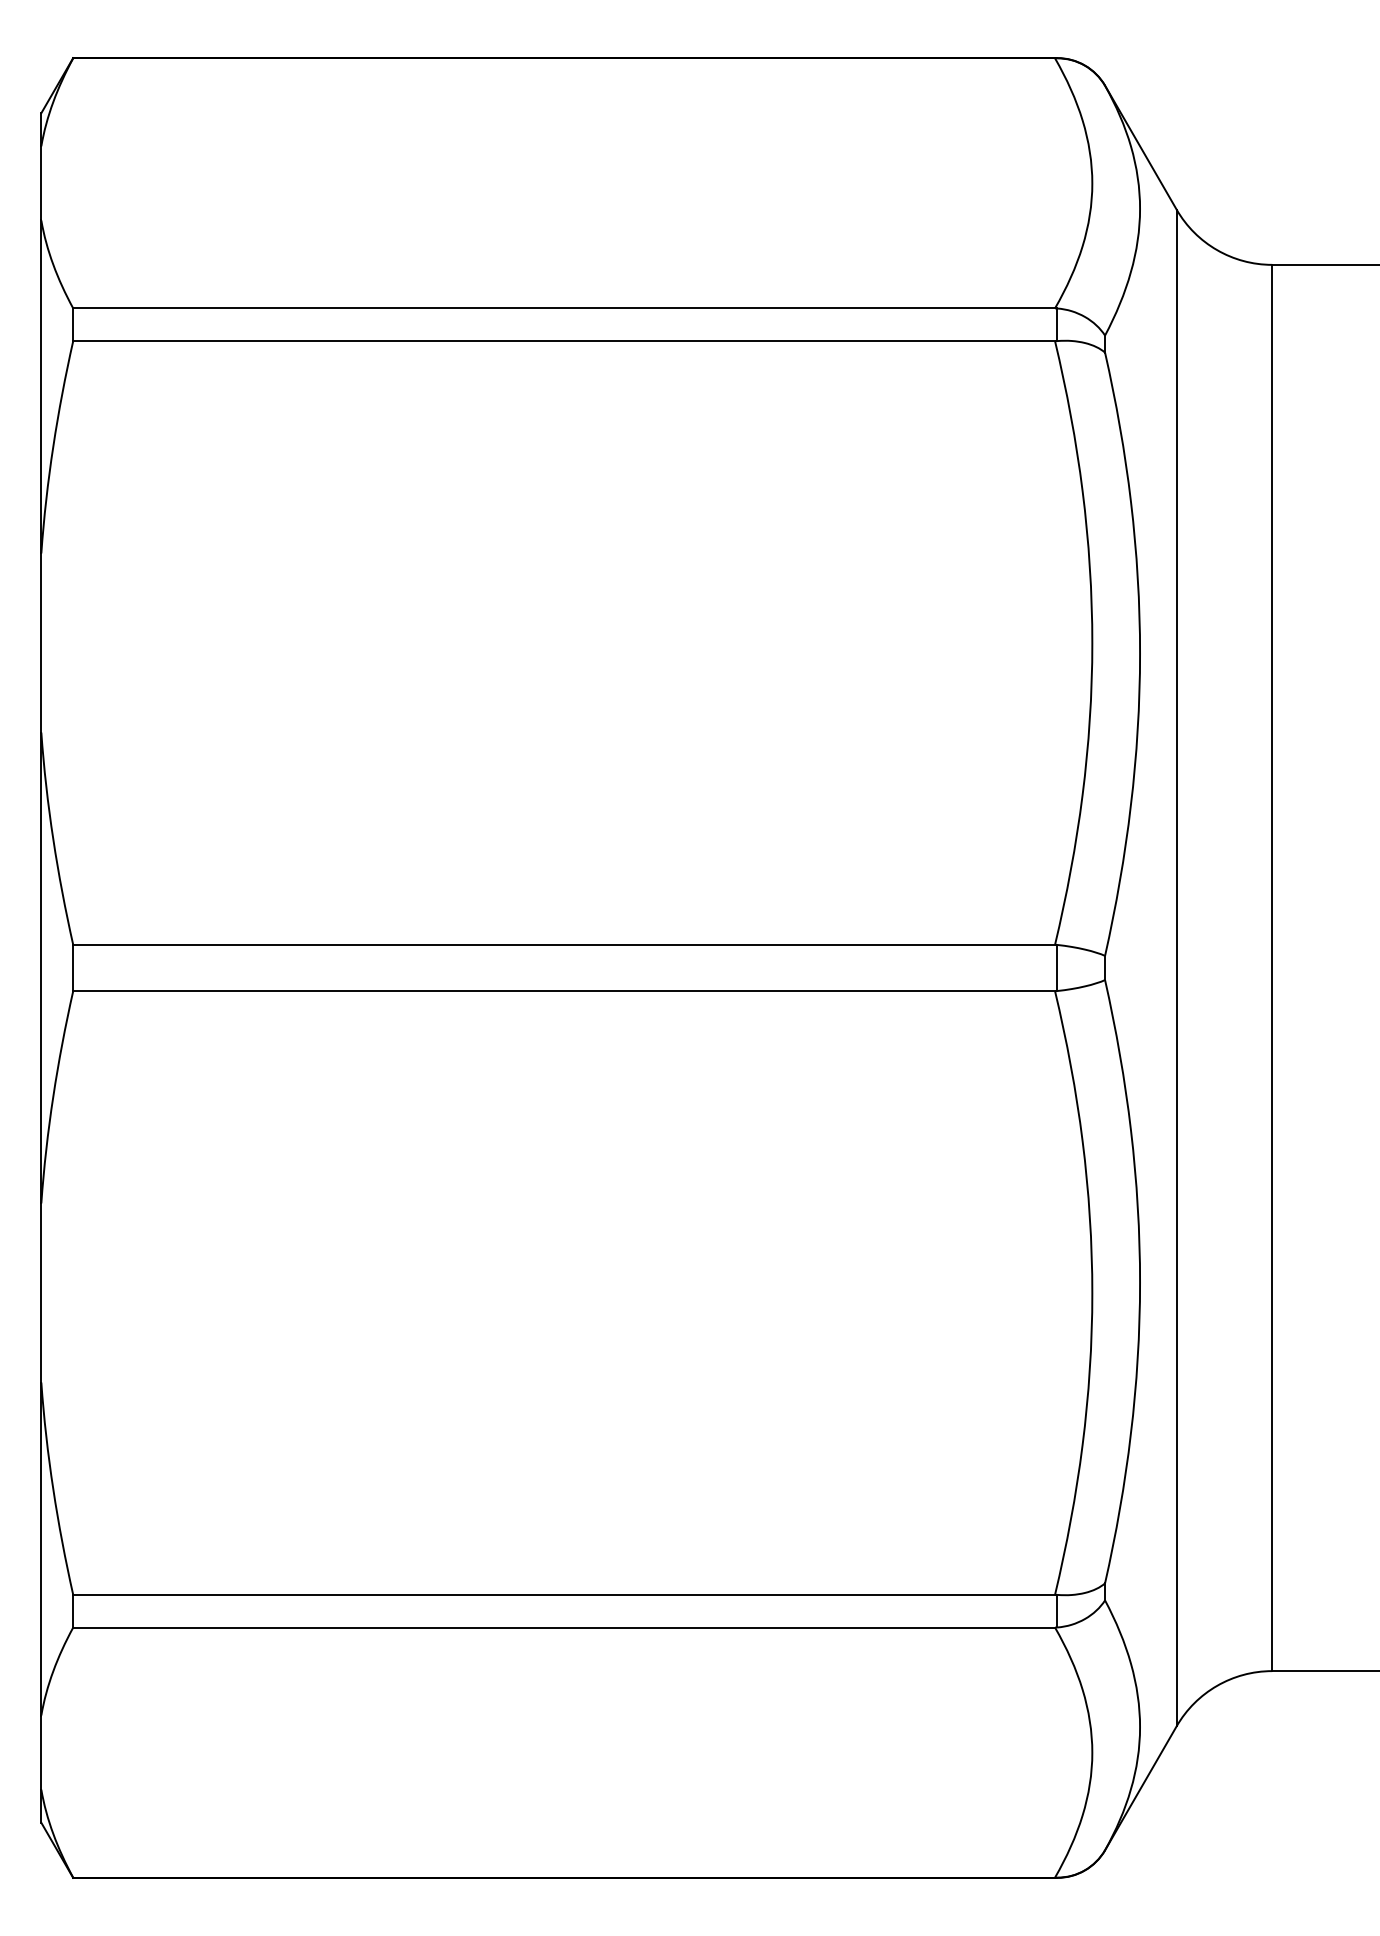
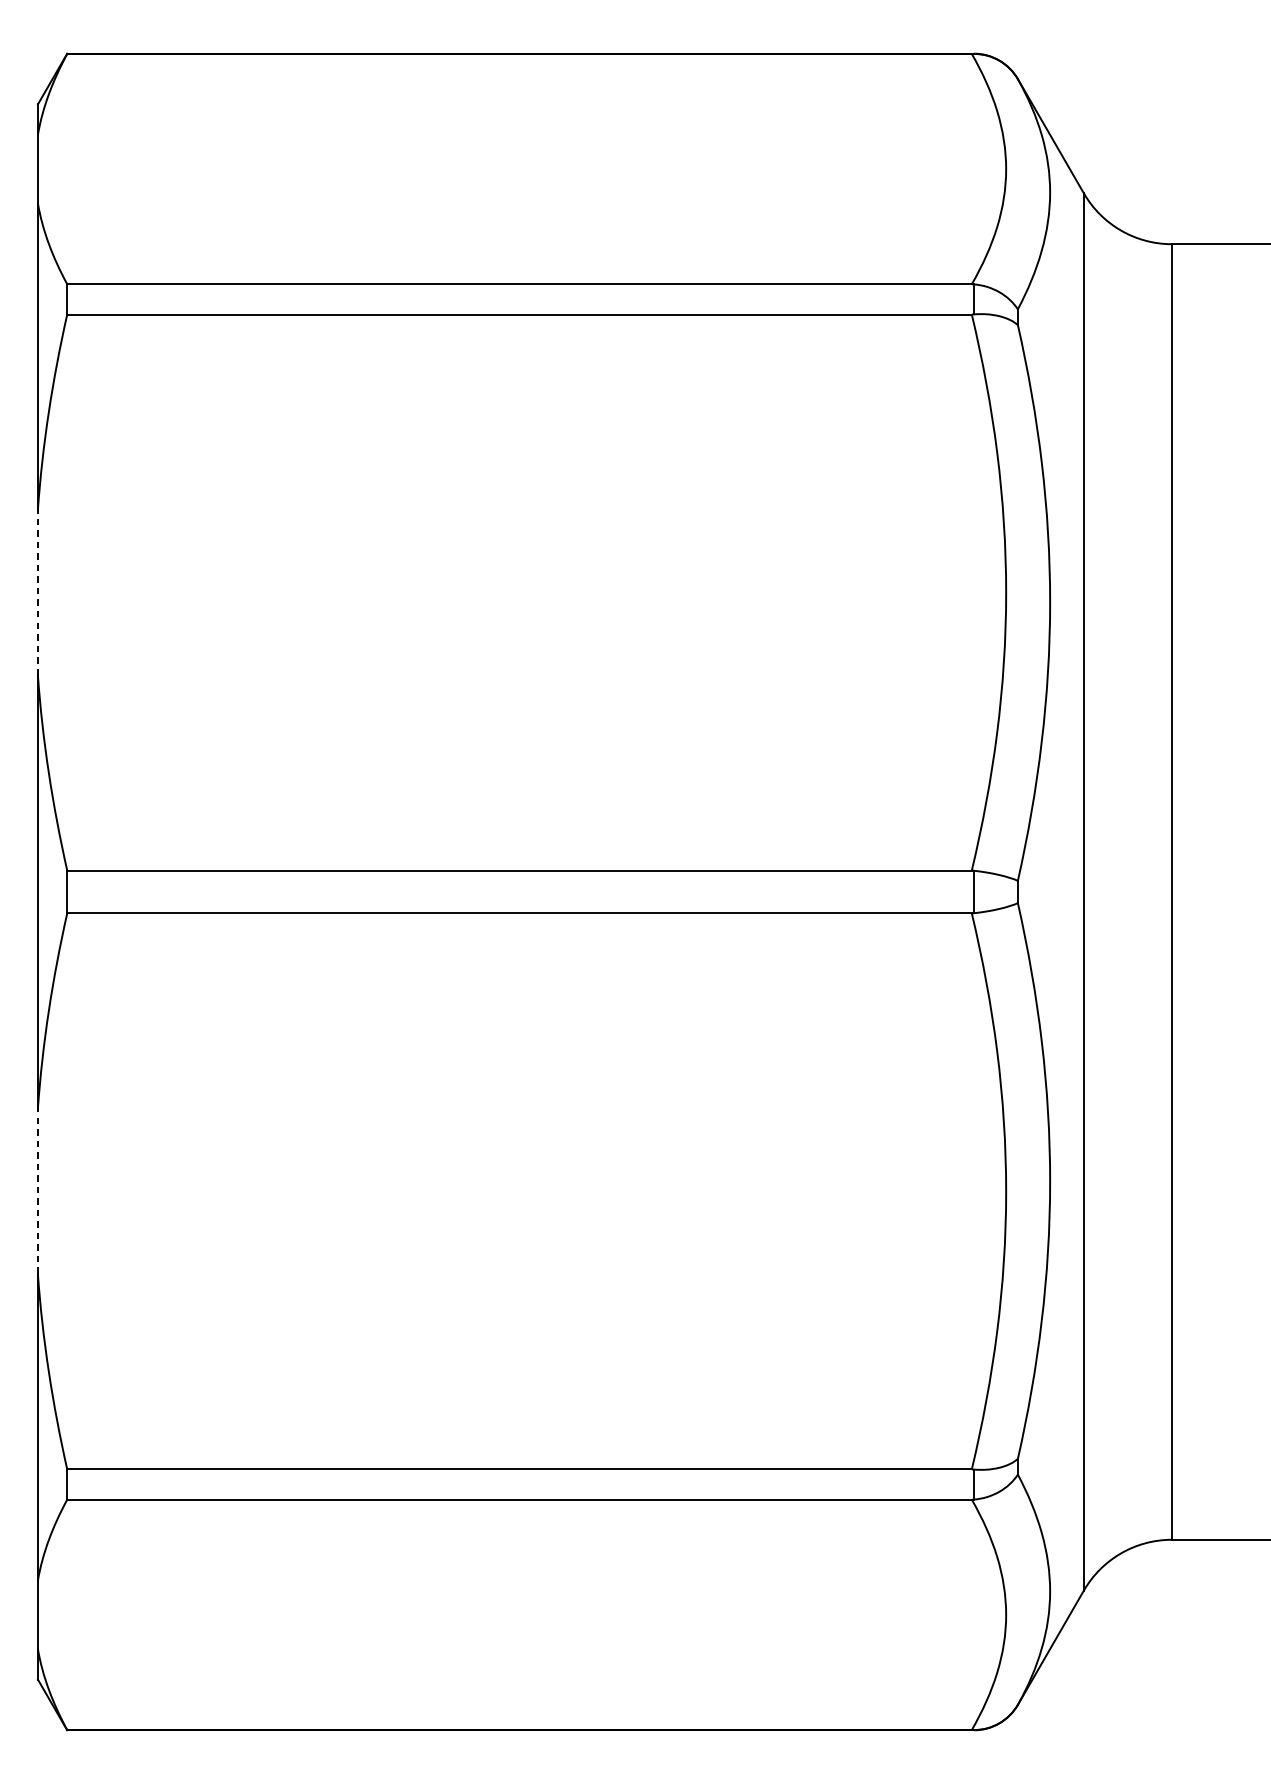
line: (41, 643) -> (38, 593), solid -> dashed
line: (41, 1292) -> (38, 1190), solid -> dashed

